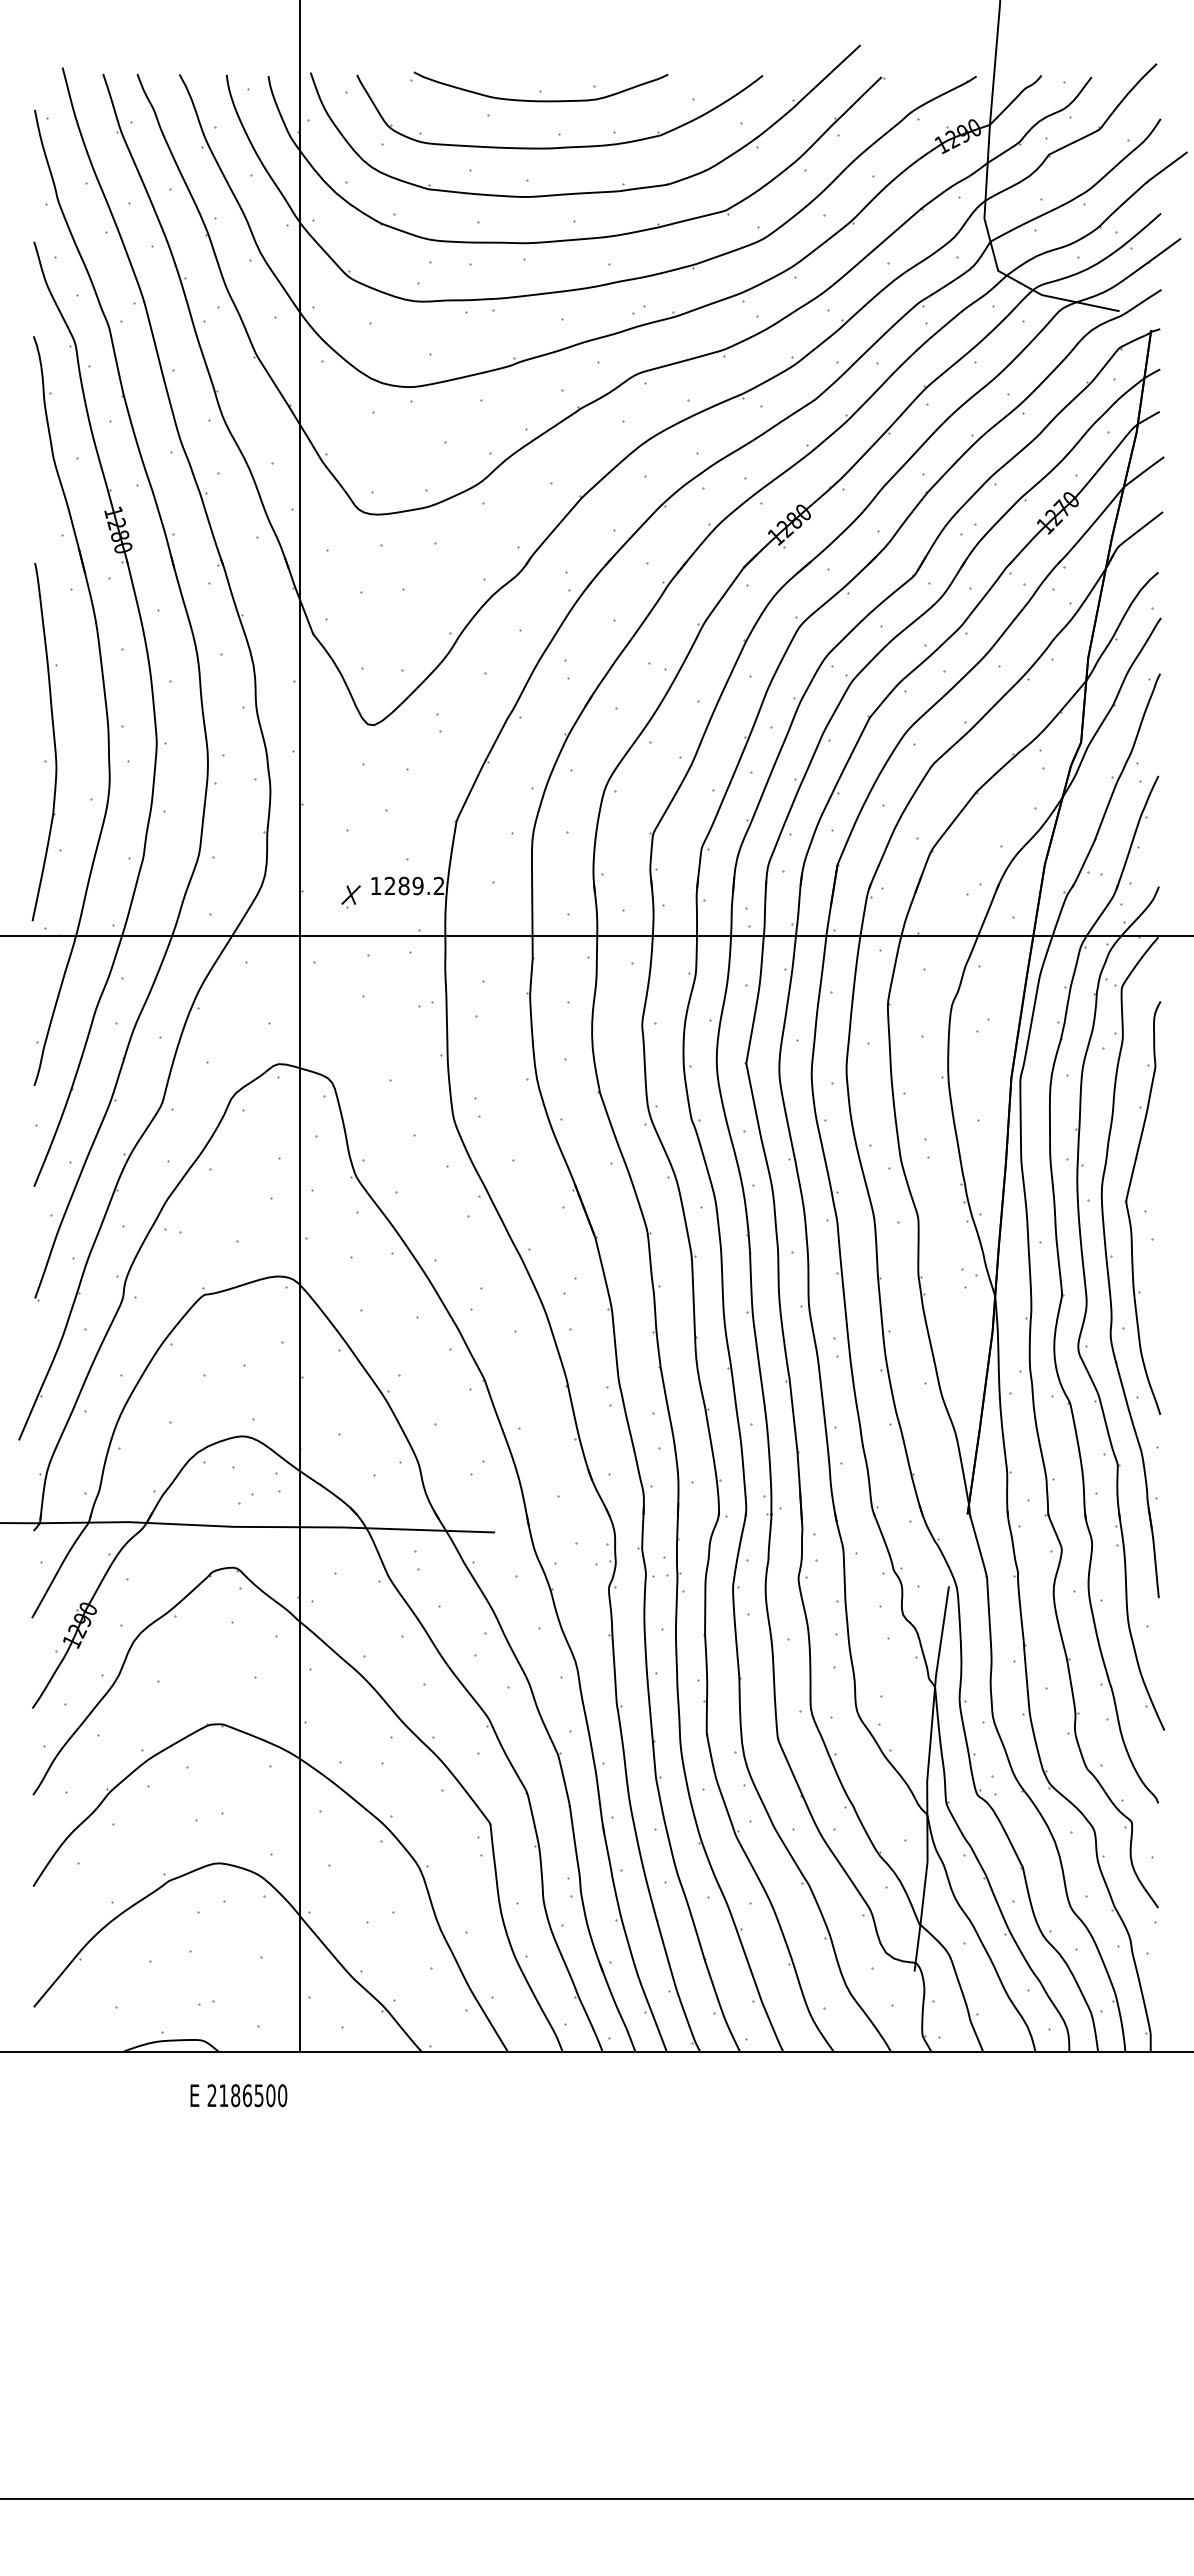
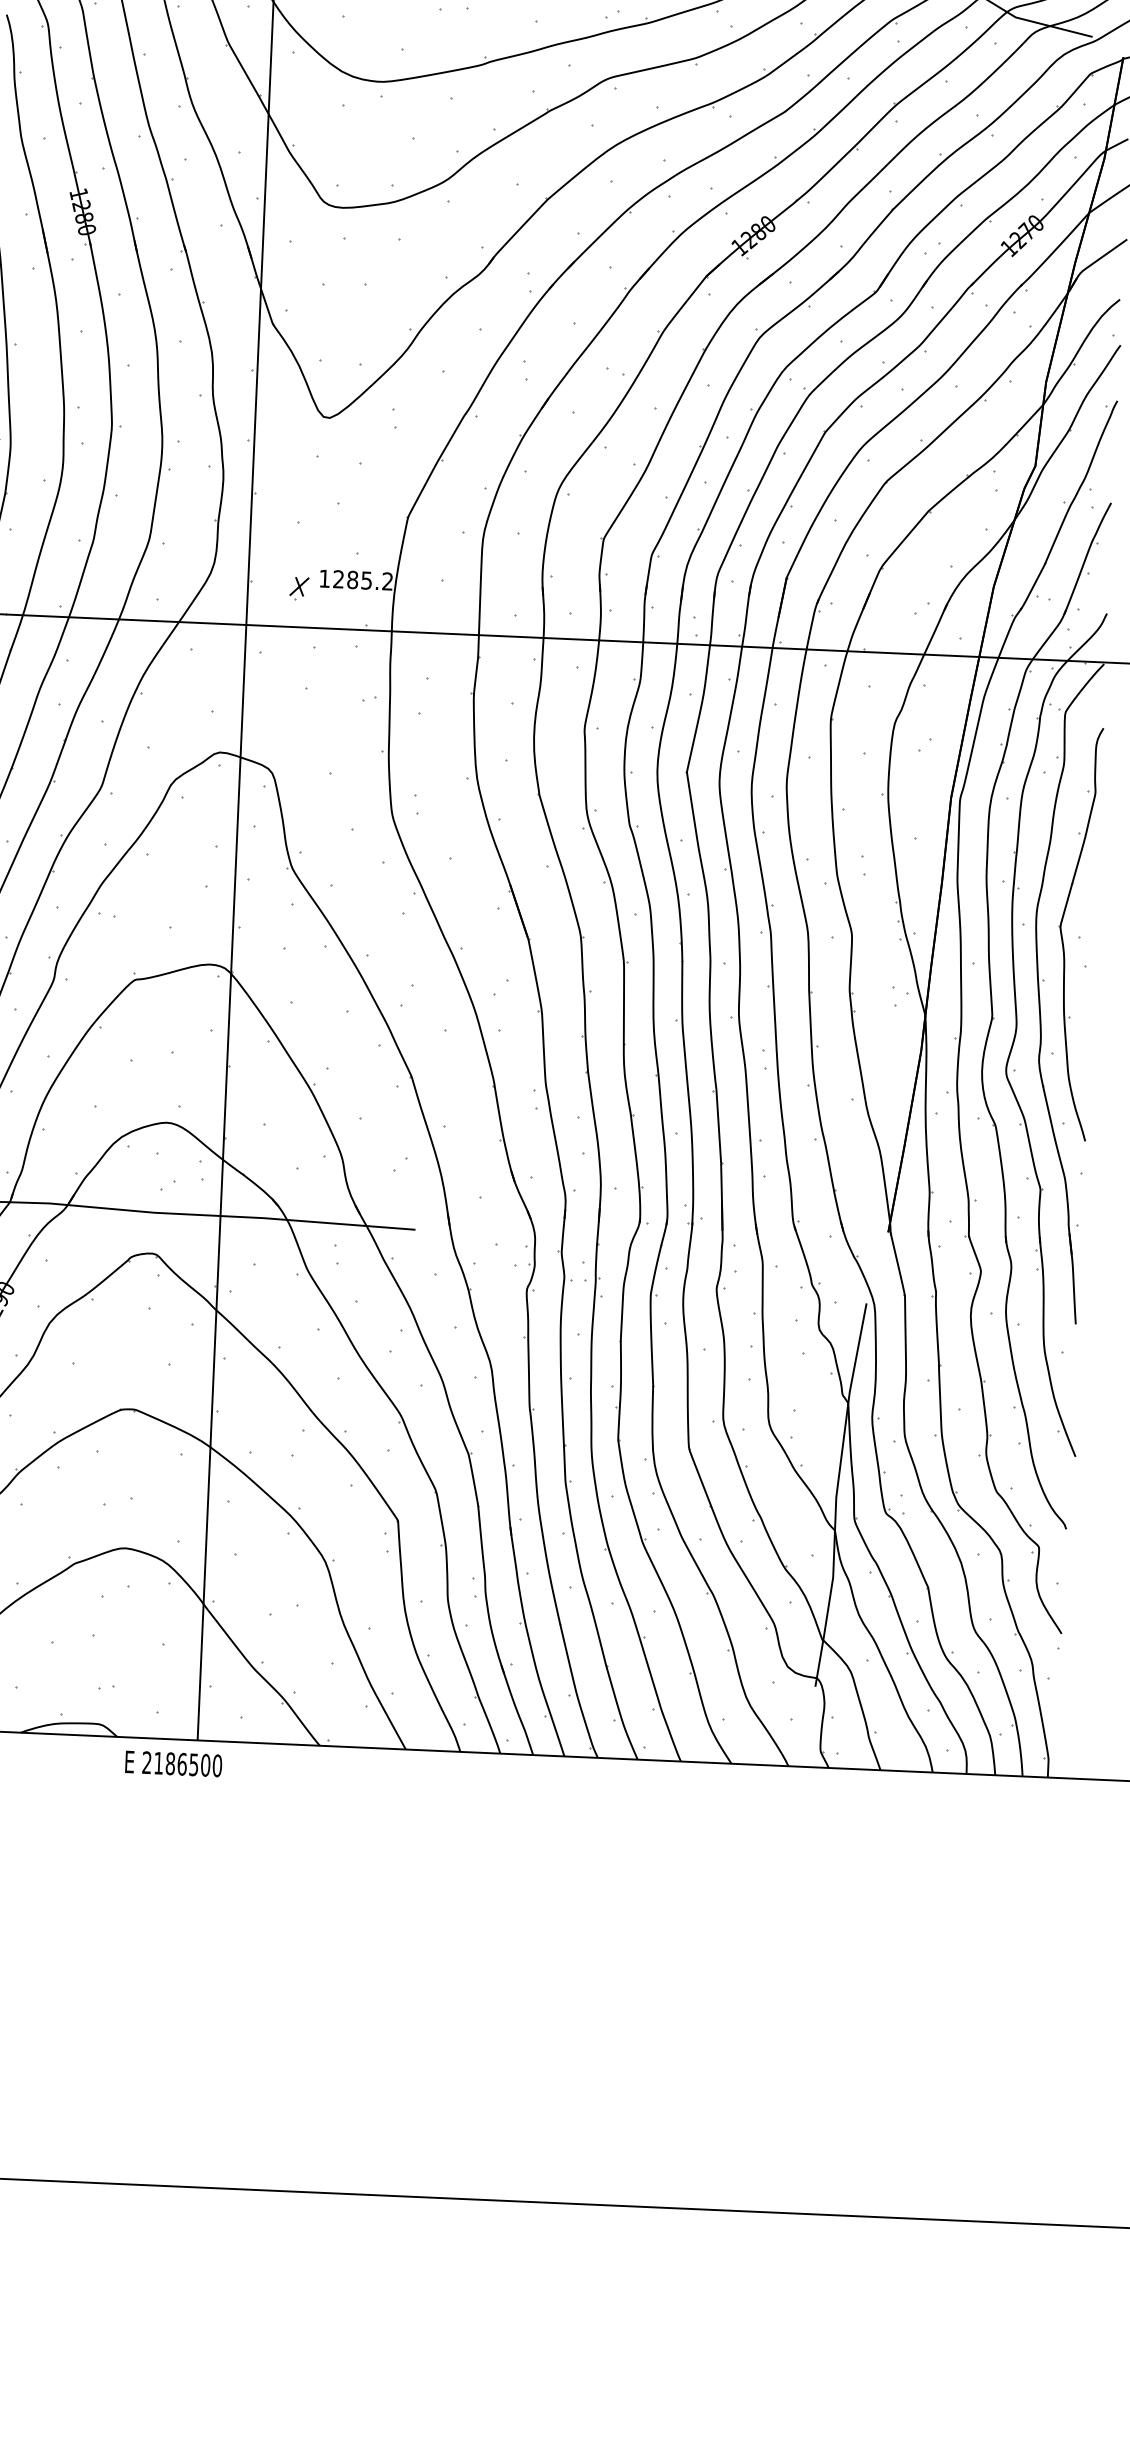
text: (417, 885) -> (366, 580), 1289.2 -> 1285.2
text: (238, 2095) -> (173, 1763), moved

